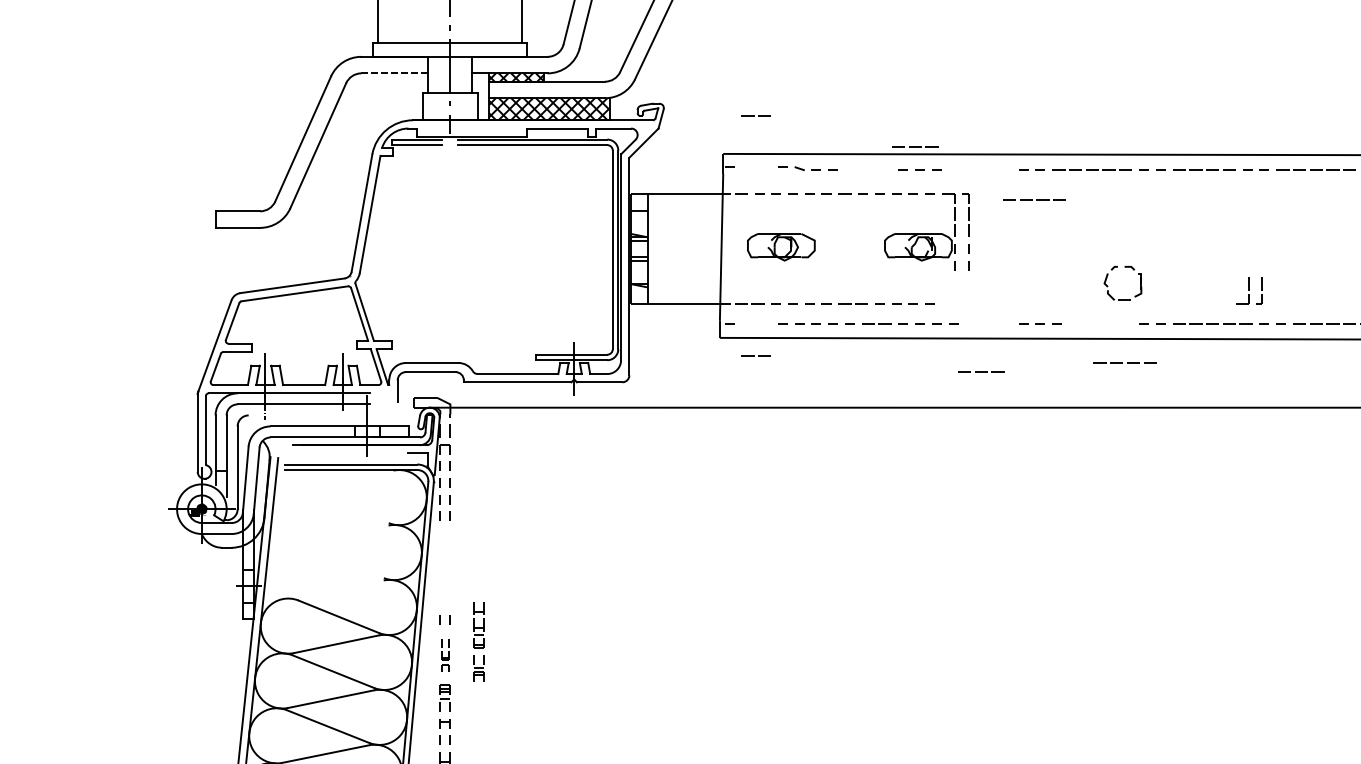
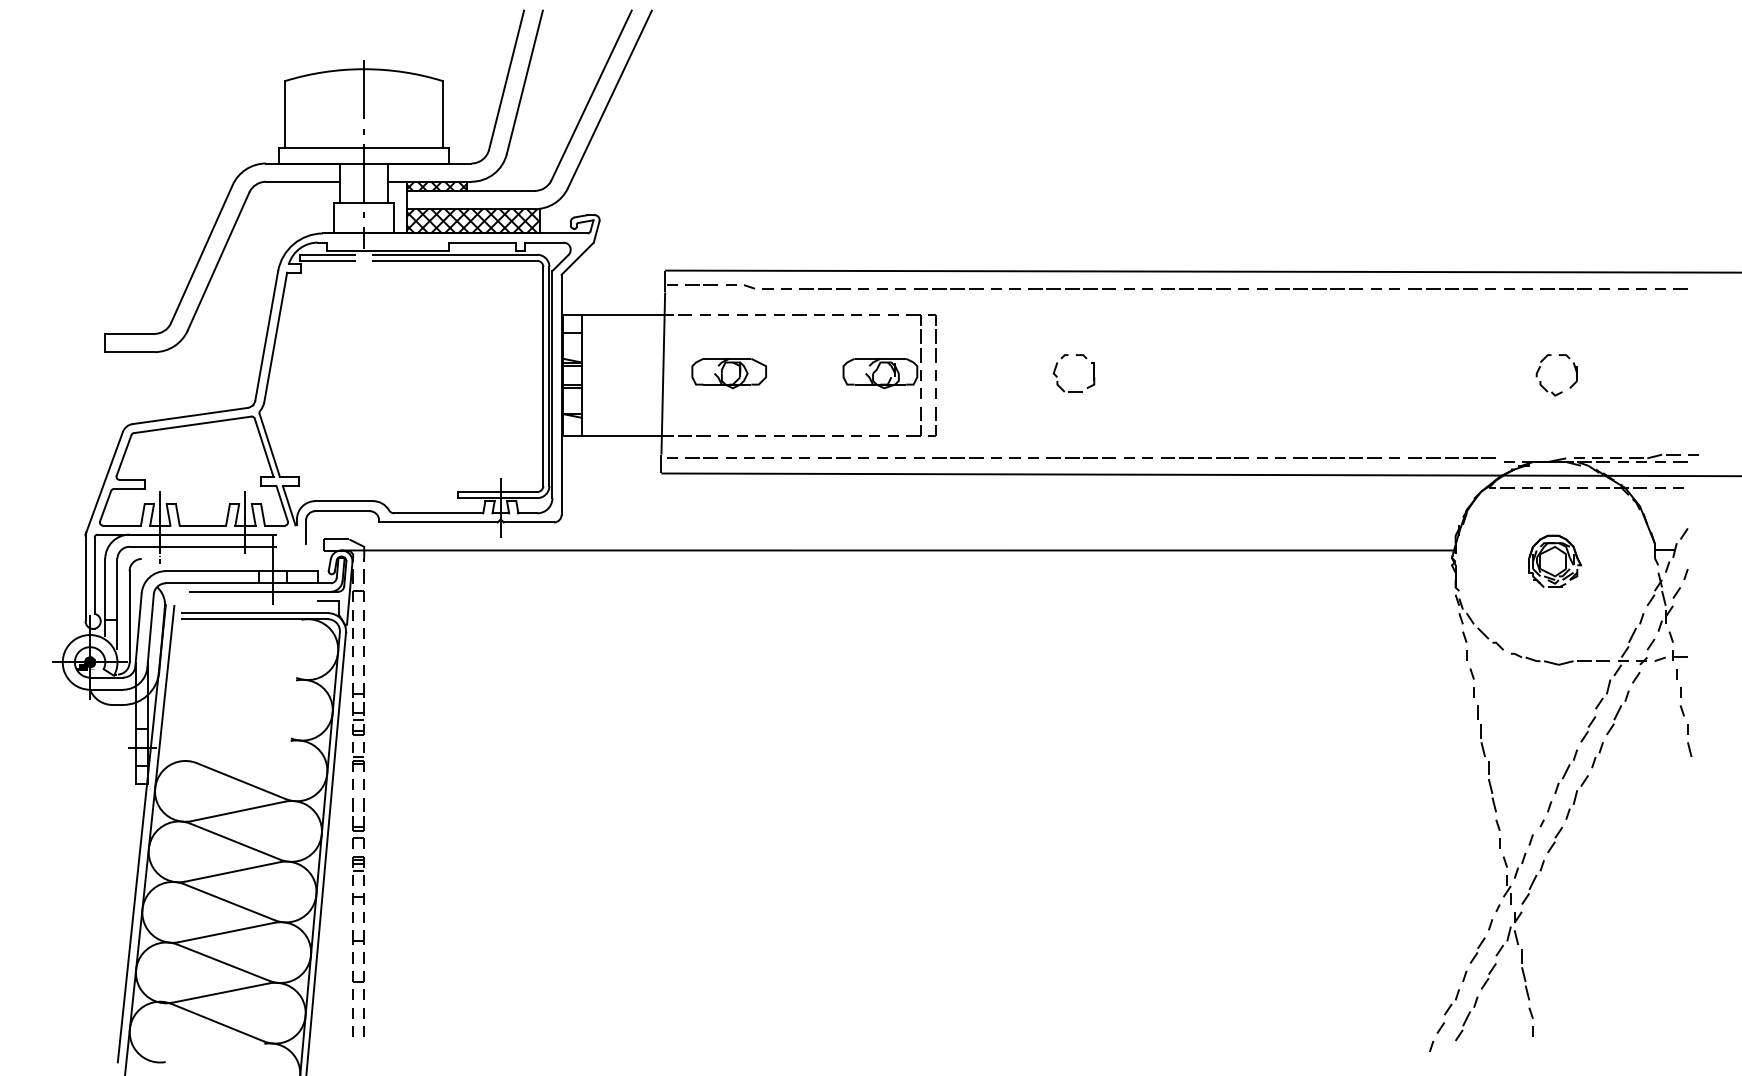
line: (394, 73) -> (302, 181), dashed -> solid
line: (754, 115) -> (699, 284), moved
line: (914, 146) -> (824, 288), moved
line: (1032, 200) -> (946, 288), moved
part: (1107, 285) -> (1057, 375), moved
part: (1249, 290) -> (921, 421), moved
line: (754, 355) -> (699, 457), moved
line: (1123, 362) -> (1079, 457), moved
line: (981, 371) -> (957, 457), moved
part: (478, 641) -> (358, 727), moved
part: (445, 655) -> (358, 823), size x1.43

